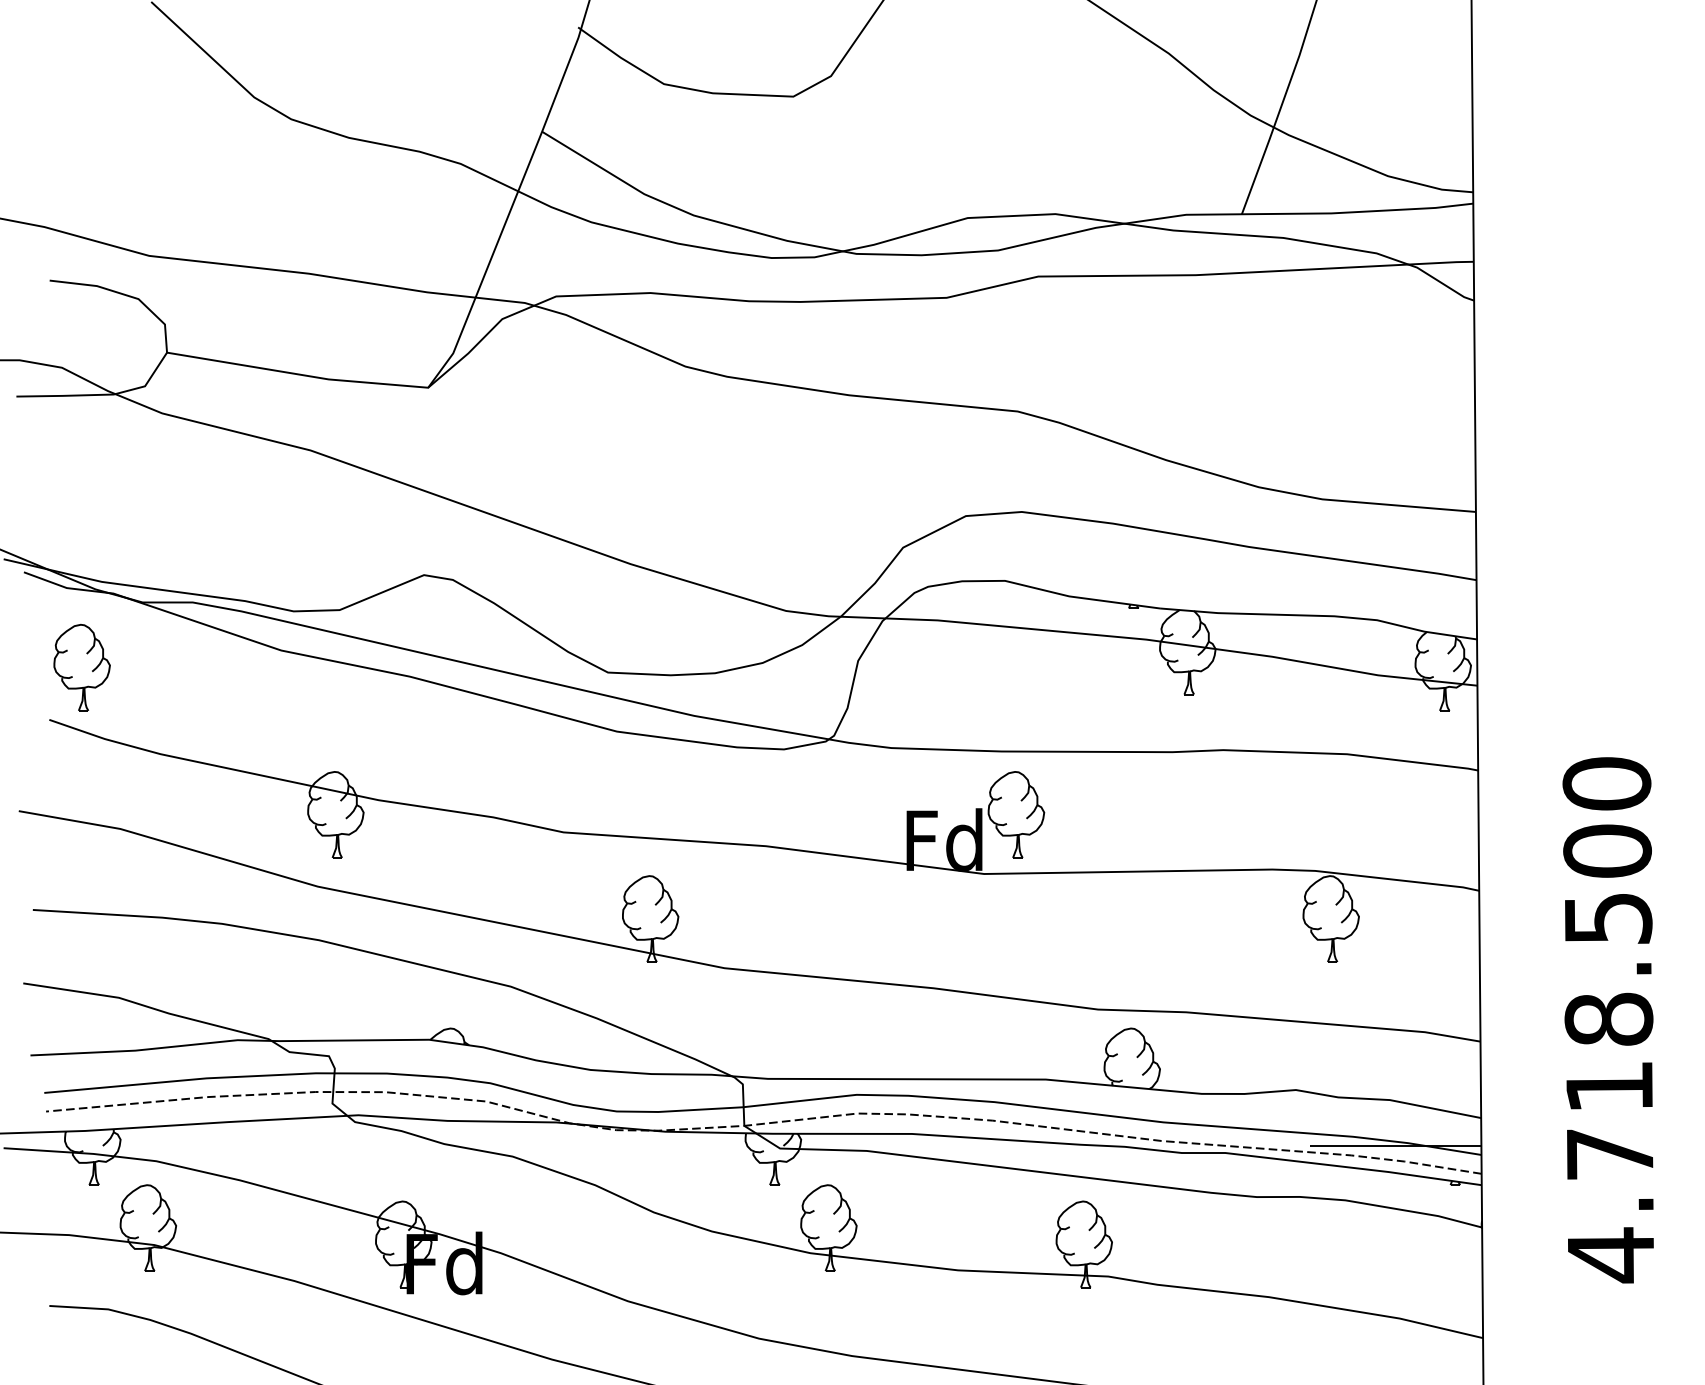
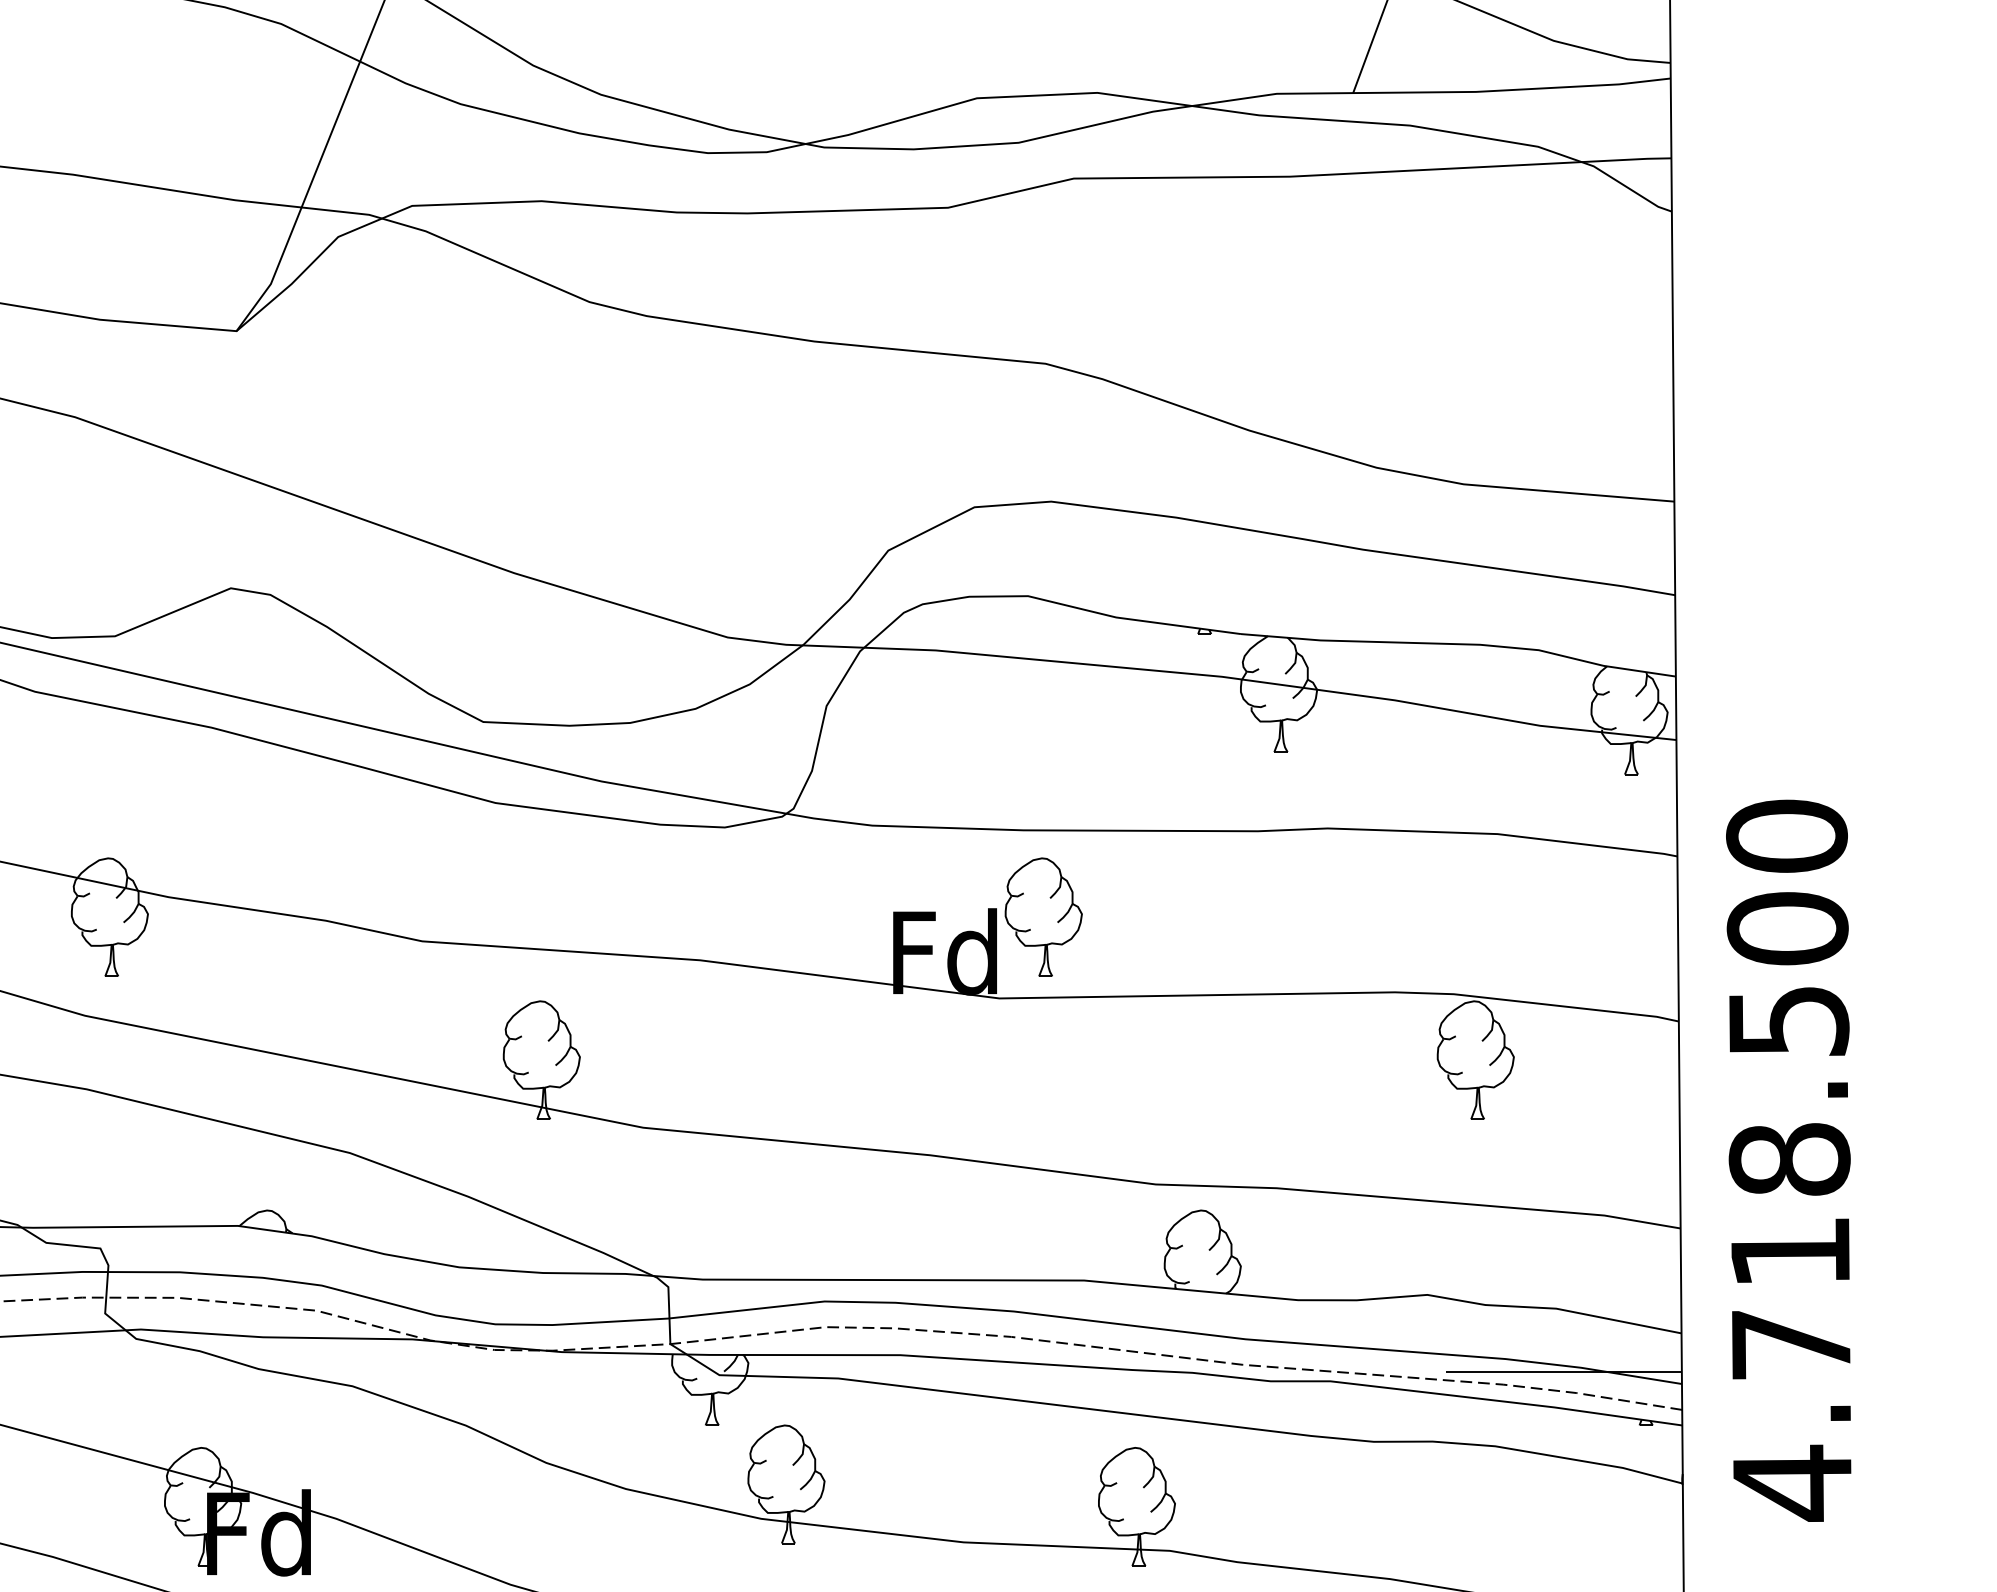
text: (1607, 1020) -> (1787, 1161), moved

